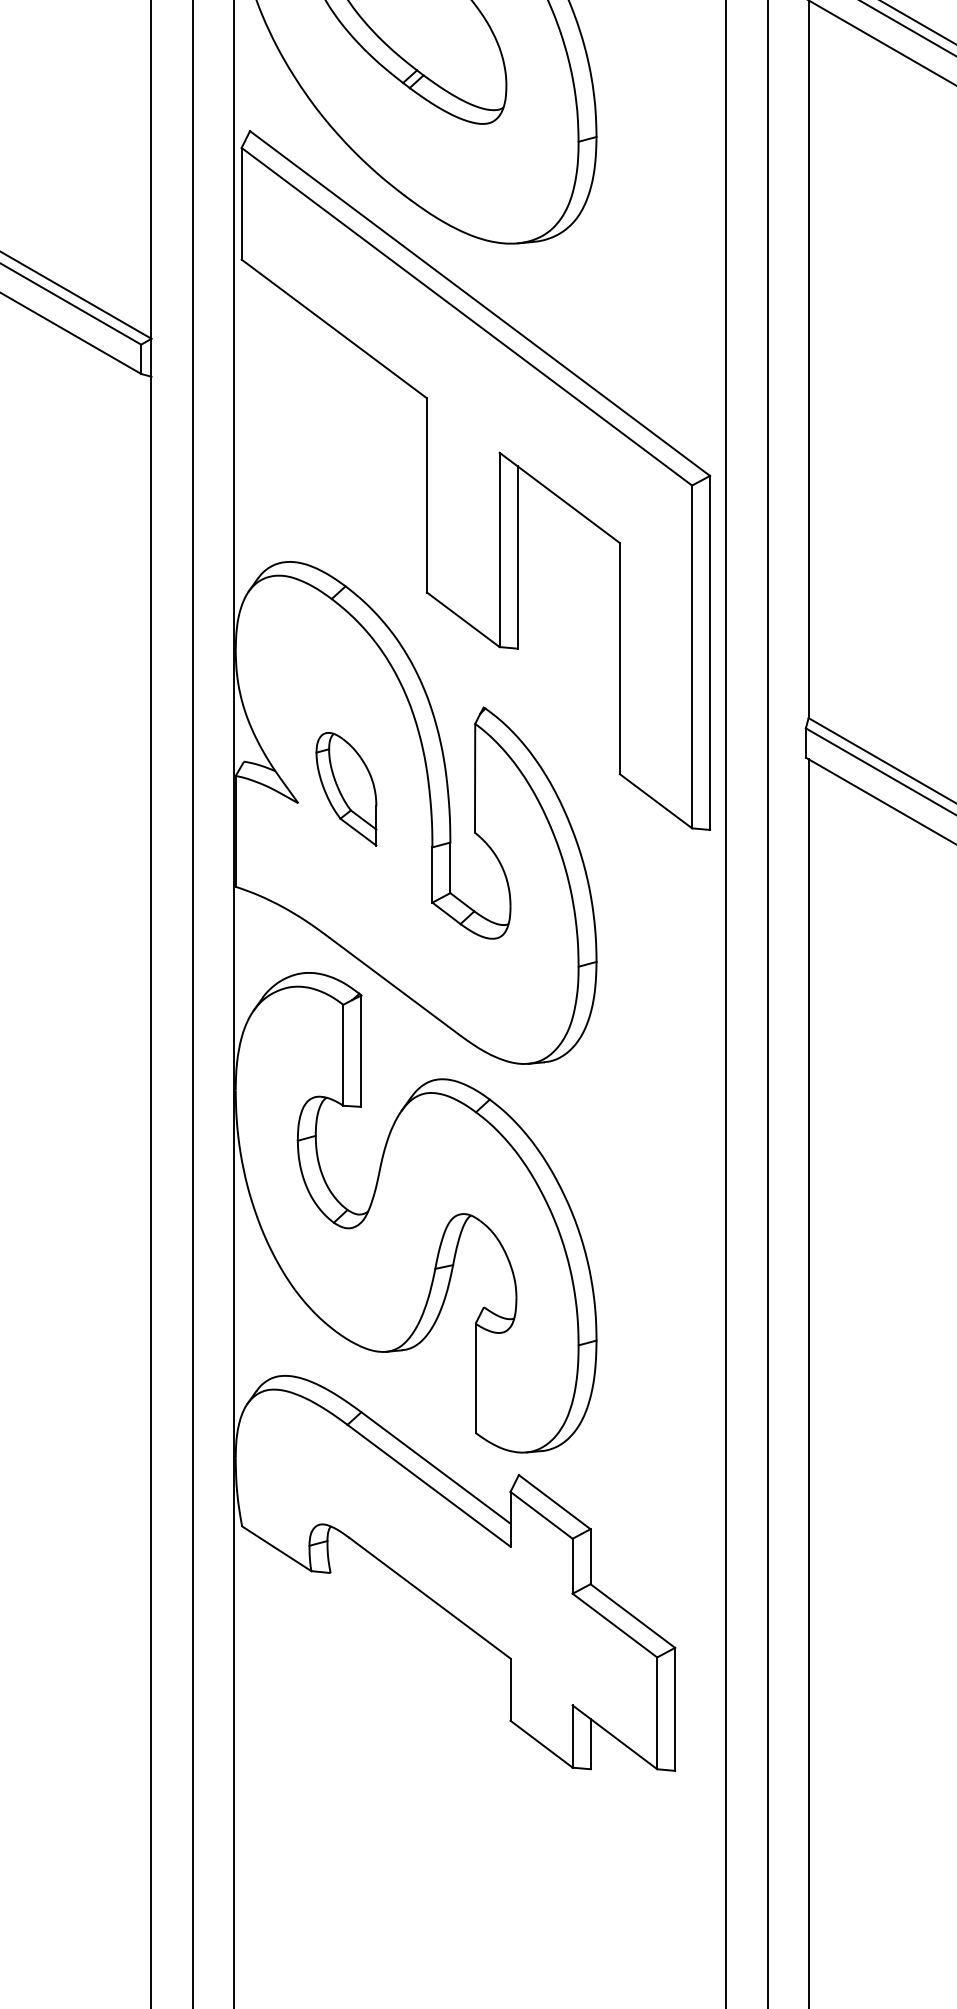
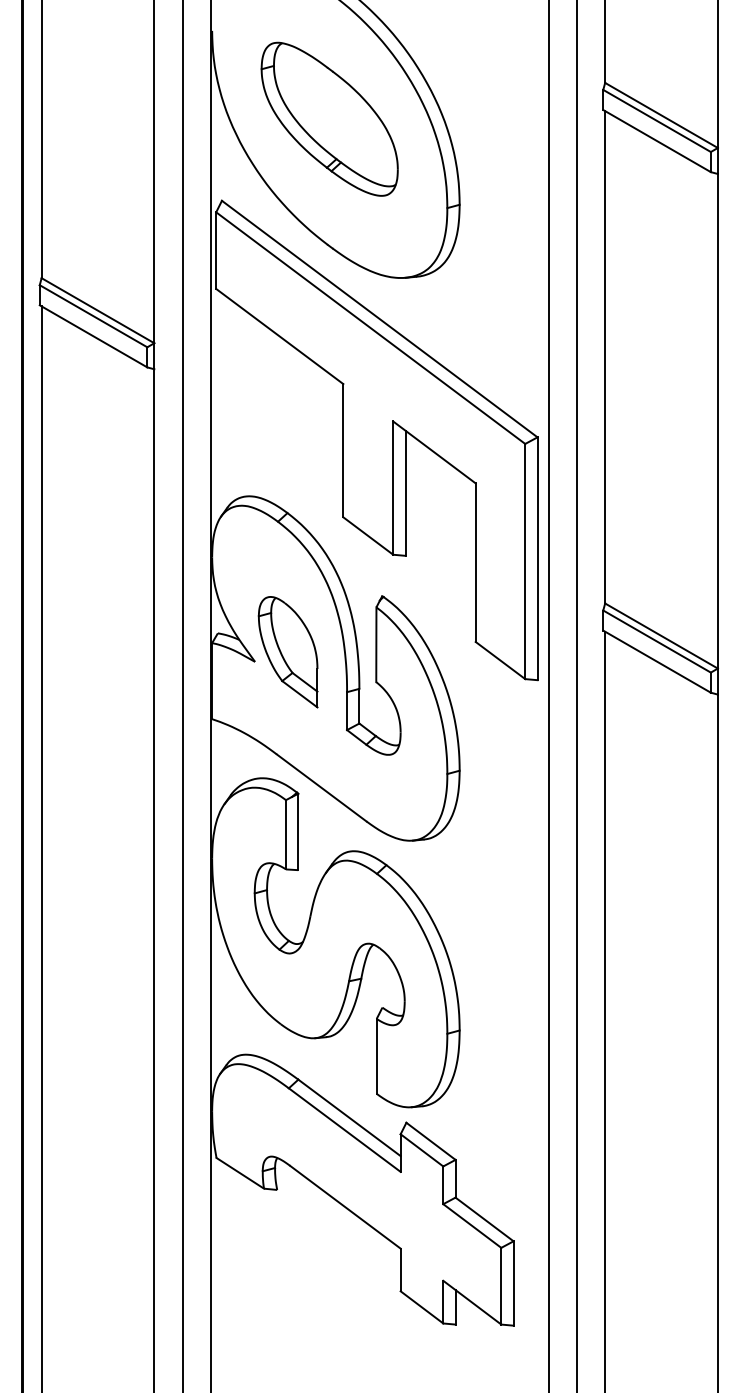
part: (345, 789) -> (287, 652), size x1.43

